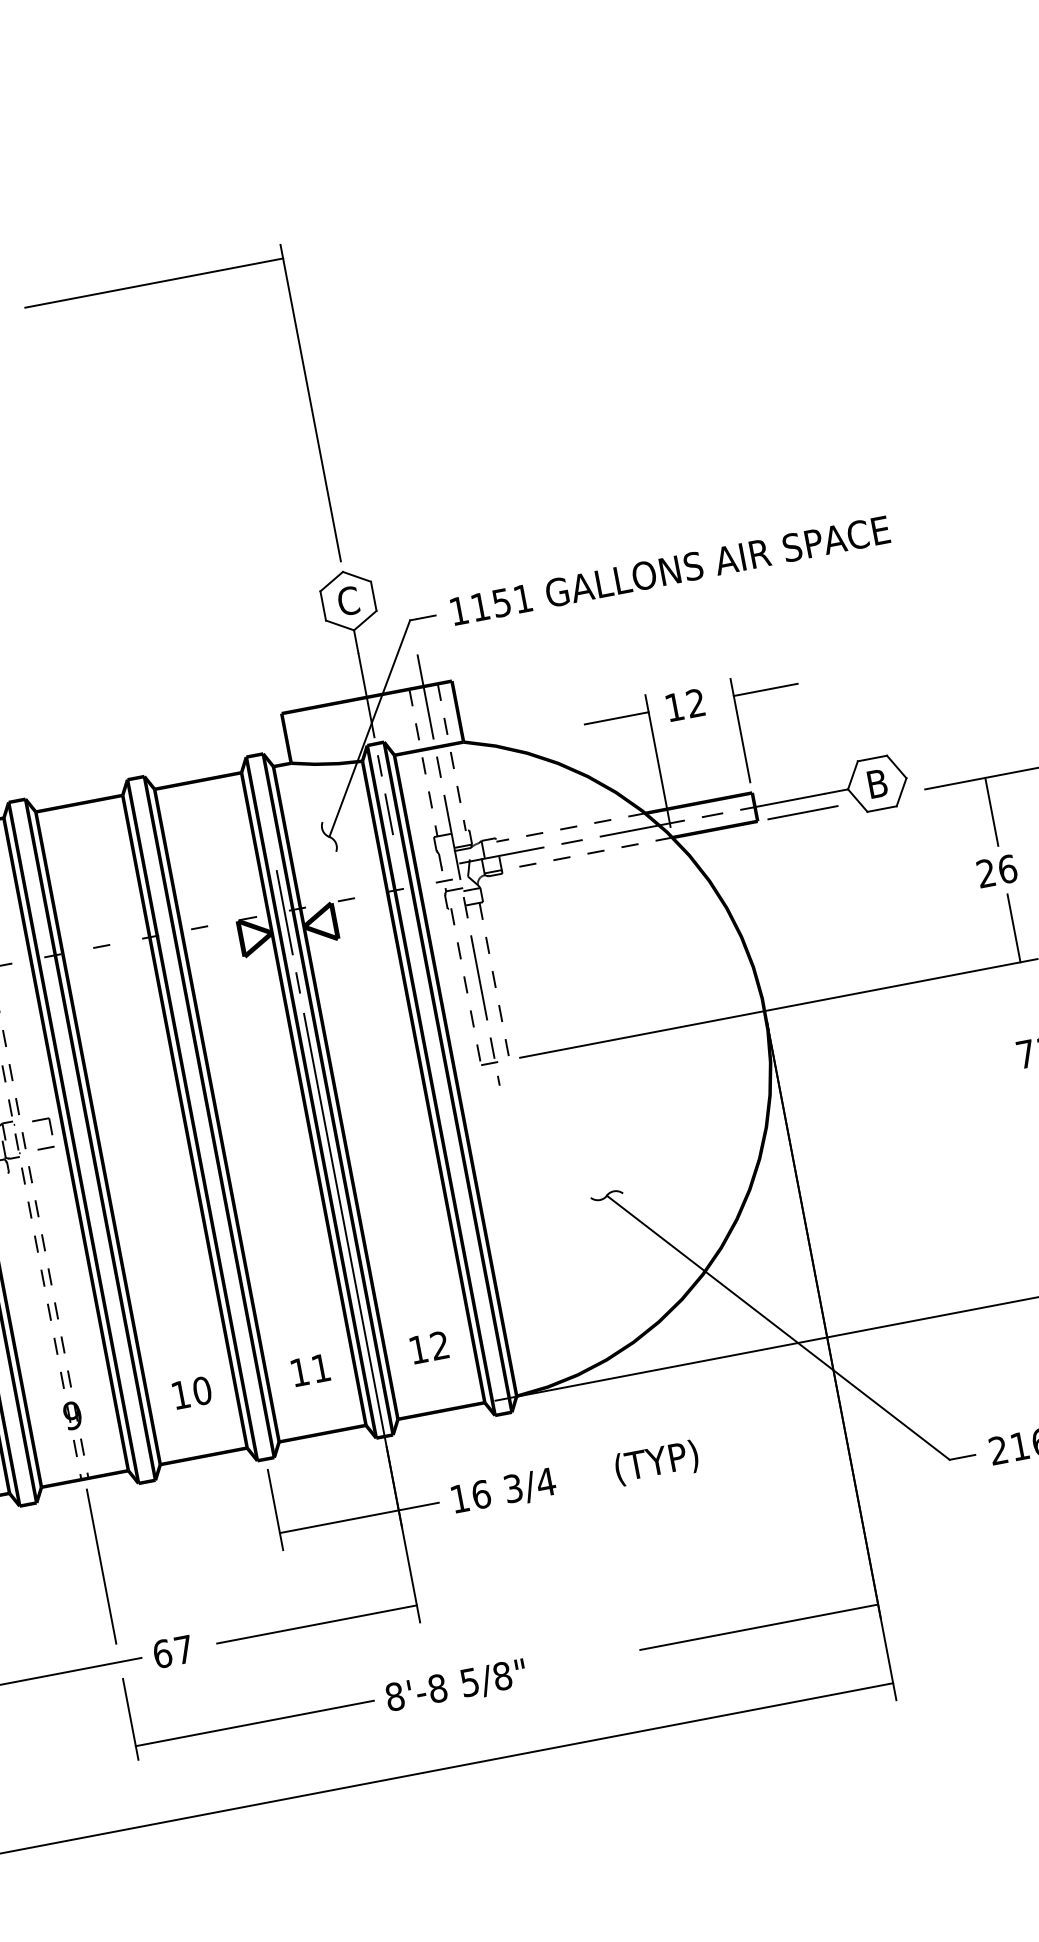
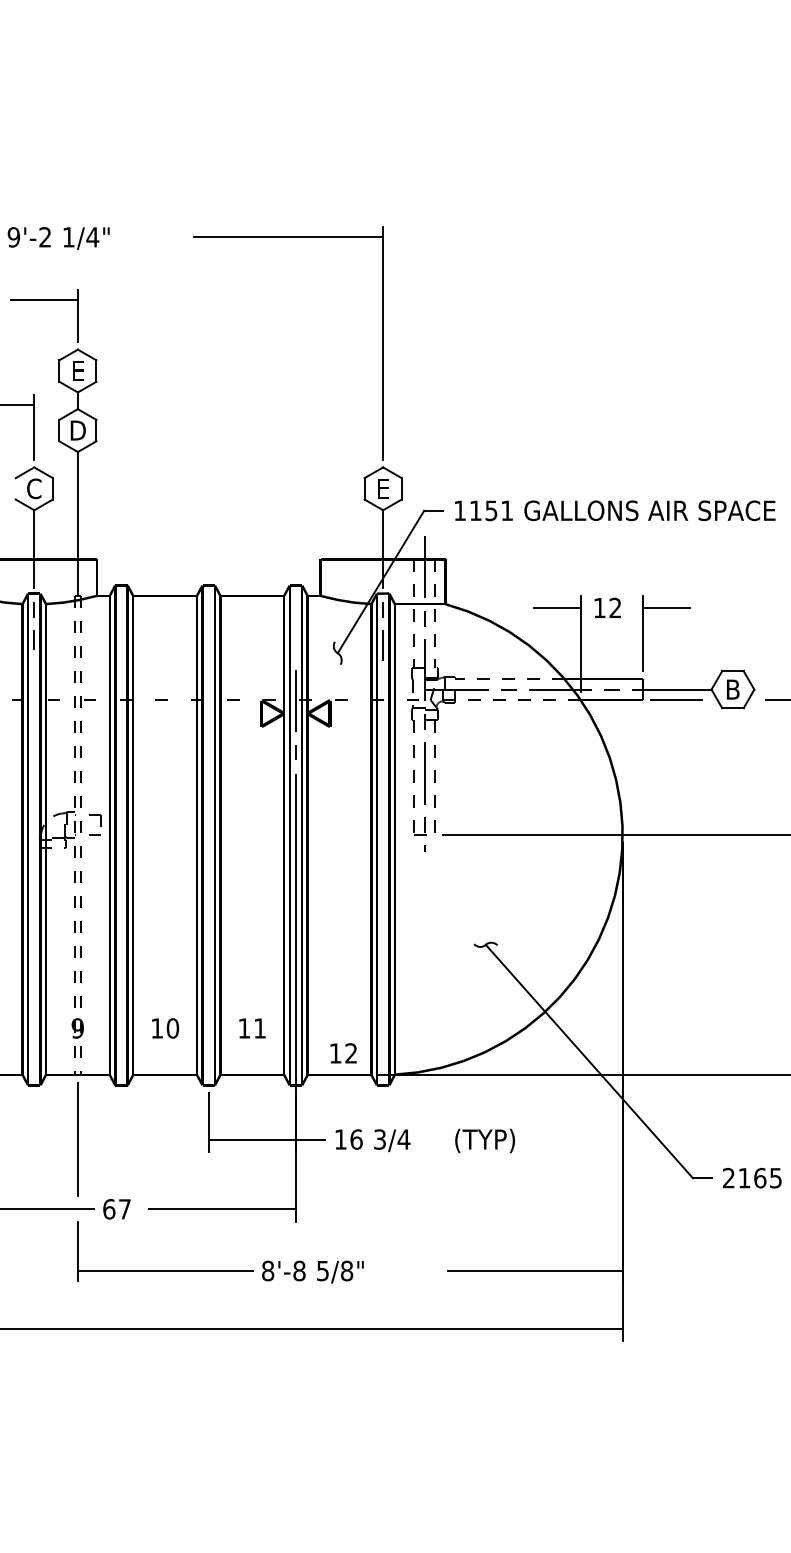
text: (348, 600) -> (383, 488), C -> E
text: (429, 1347) -> (343, 1053), moved

